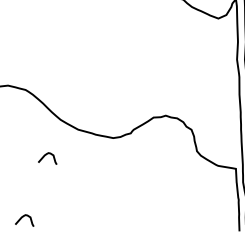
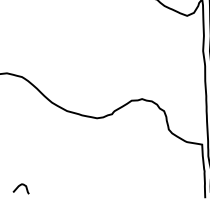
curve: (45, 156) -> (39, 134), removed

